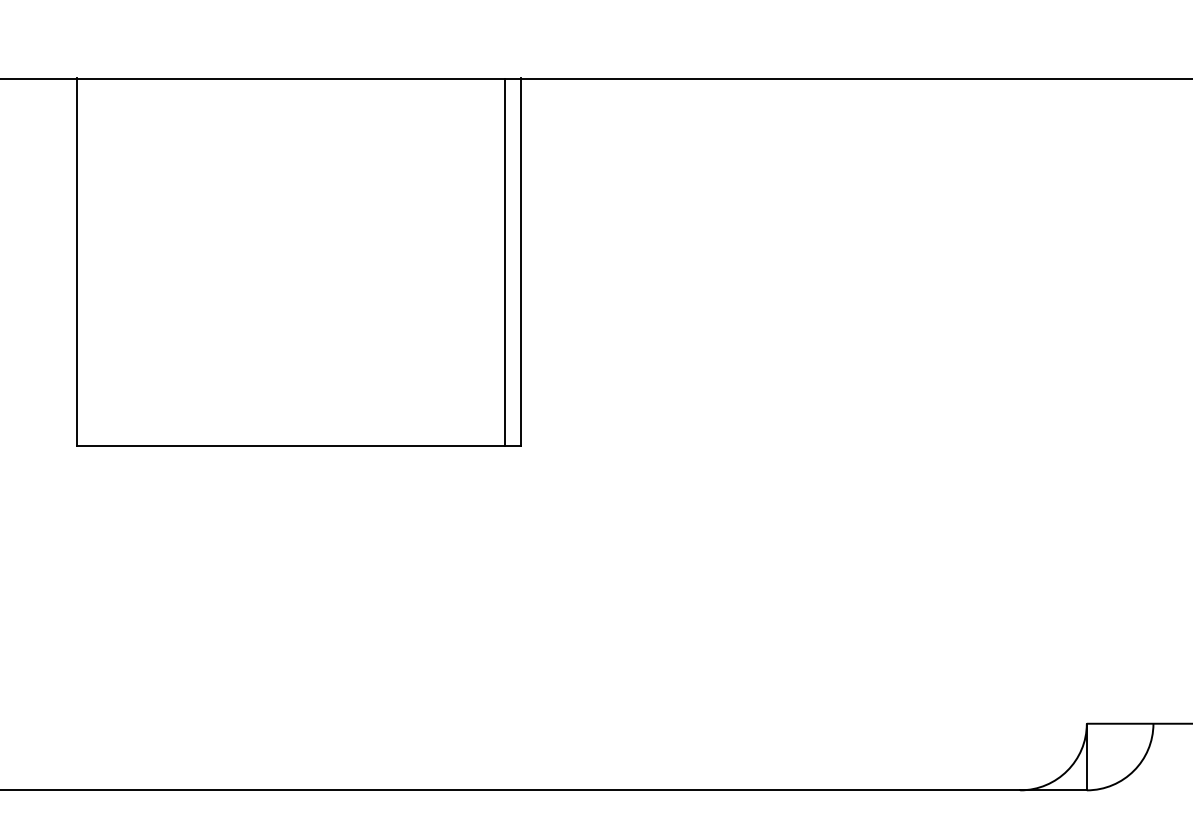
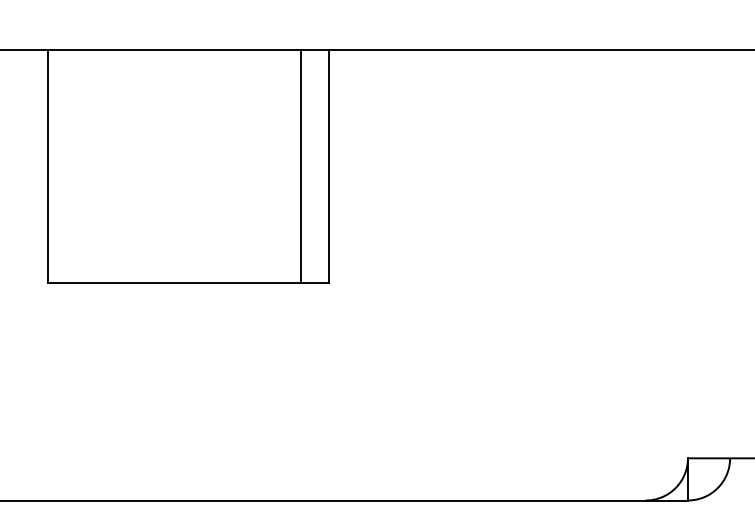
line: (504, 261) -> (301, 165), moved

